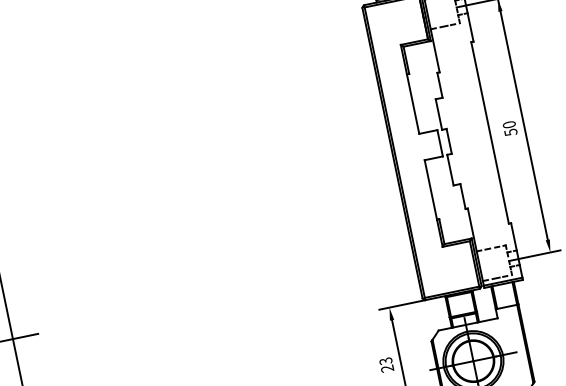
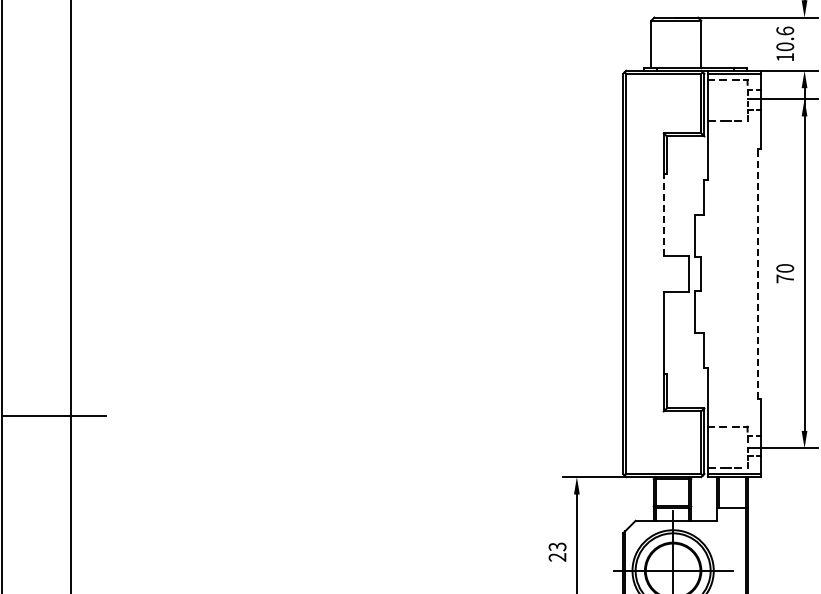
line: (412, 103) -> (663, 214), solid -> dashed
line: (489, 132) -> (757, 273), solid -> dashed
text: (511, 132) -> (785, 278), 50 -> 70

